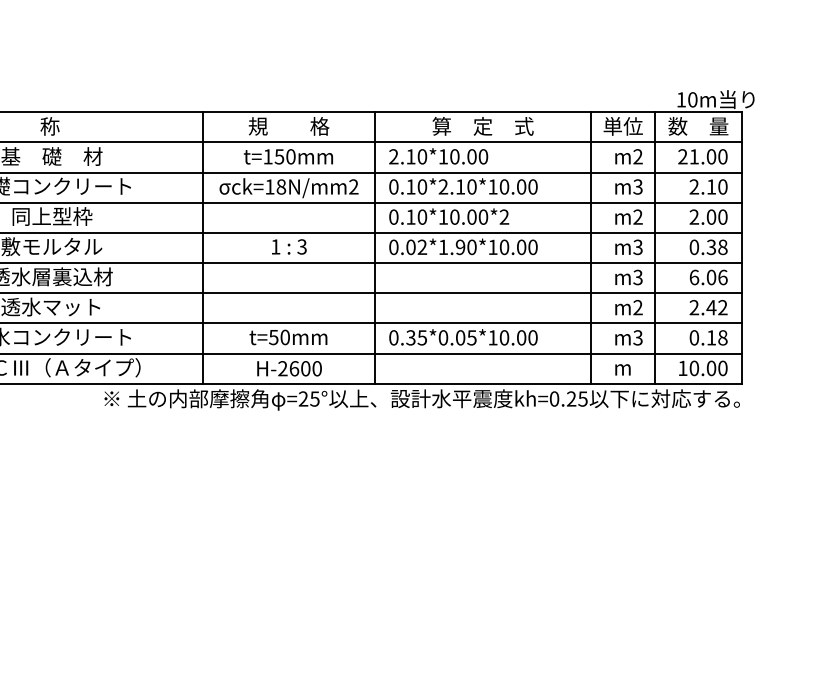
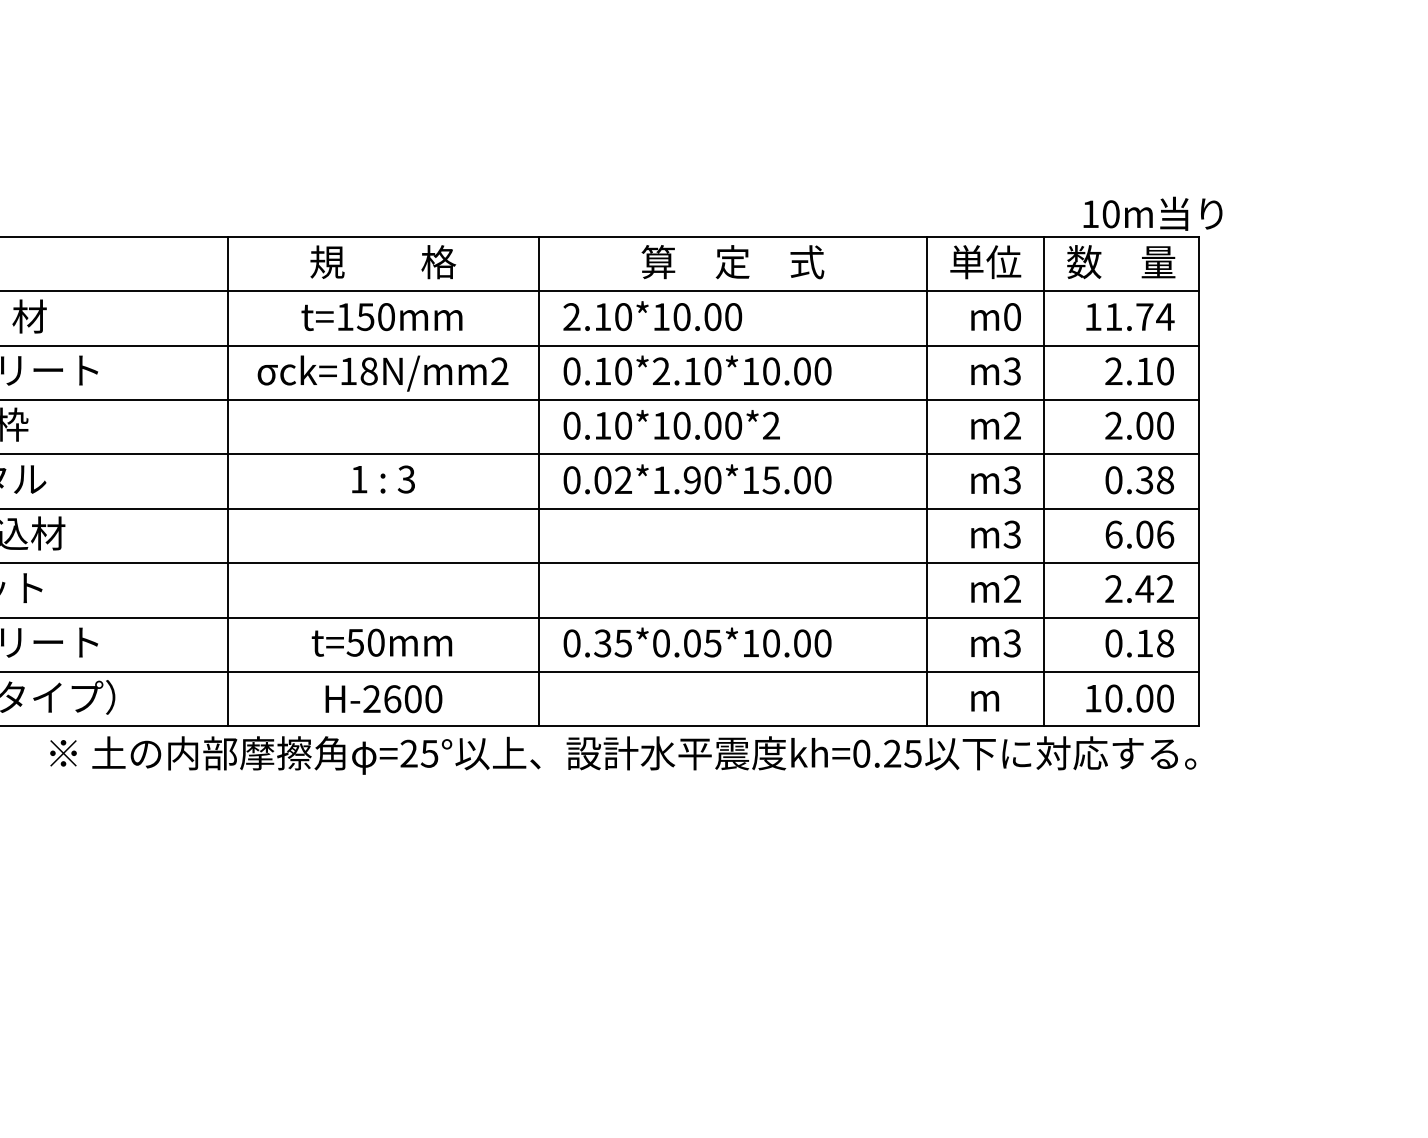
text: (637, 156) -> (1011, 316), m2 -> m0
text: (702, 156) -> (1128, 316), 21.00 -> 11.74
text: (504, 246) -> (771, 478), 0.02*1.90*10.00 -> 0.02*1.90*15.00

